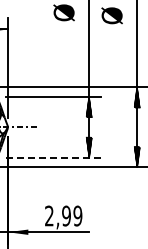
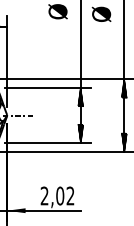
line: (53, 157) -> (48, 142), dashed -> solid
text: (72, 215) -> (65, 195), 2,99 -> 2,02

